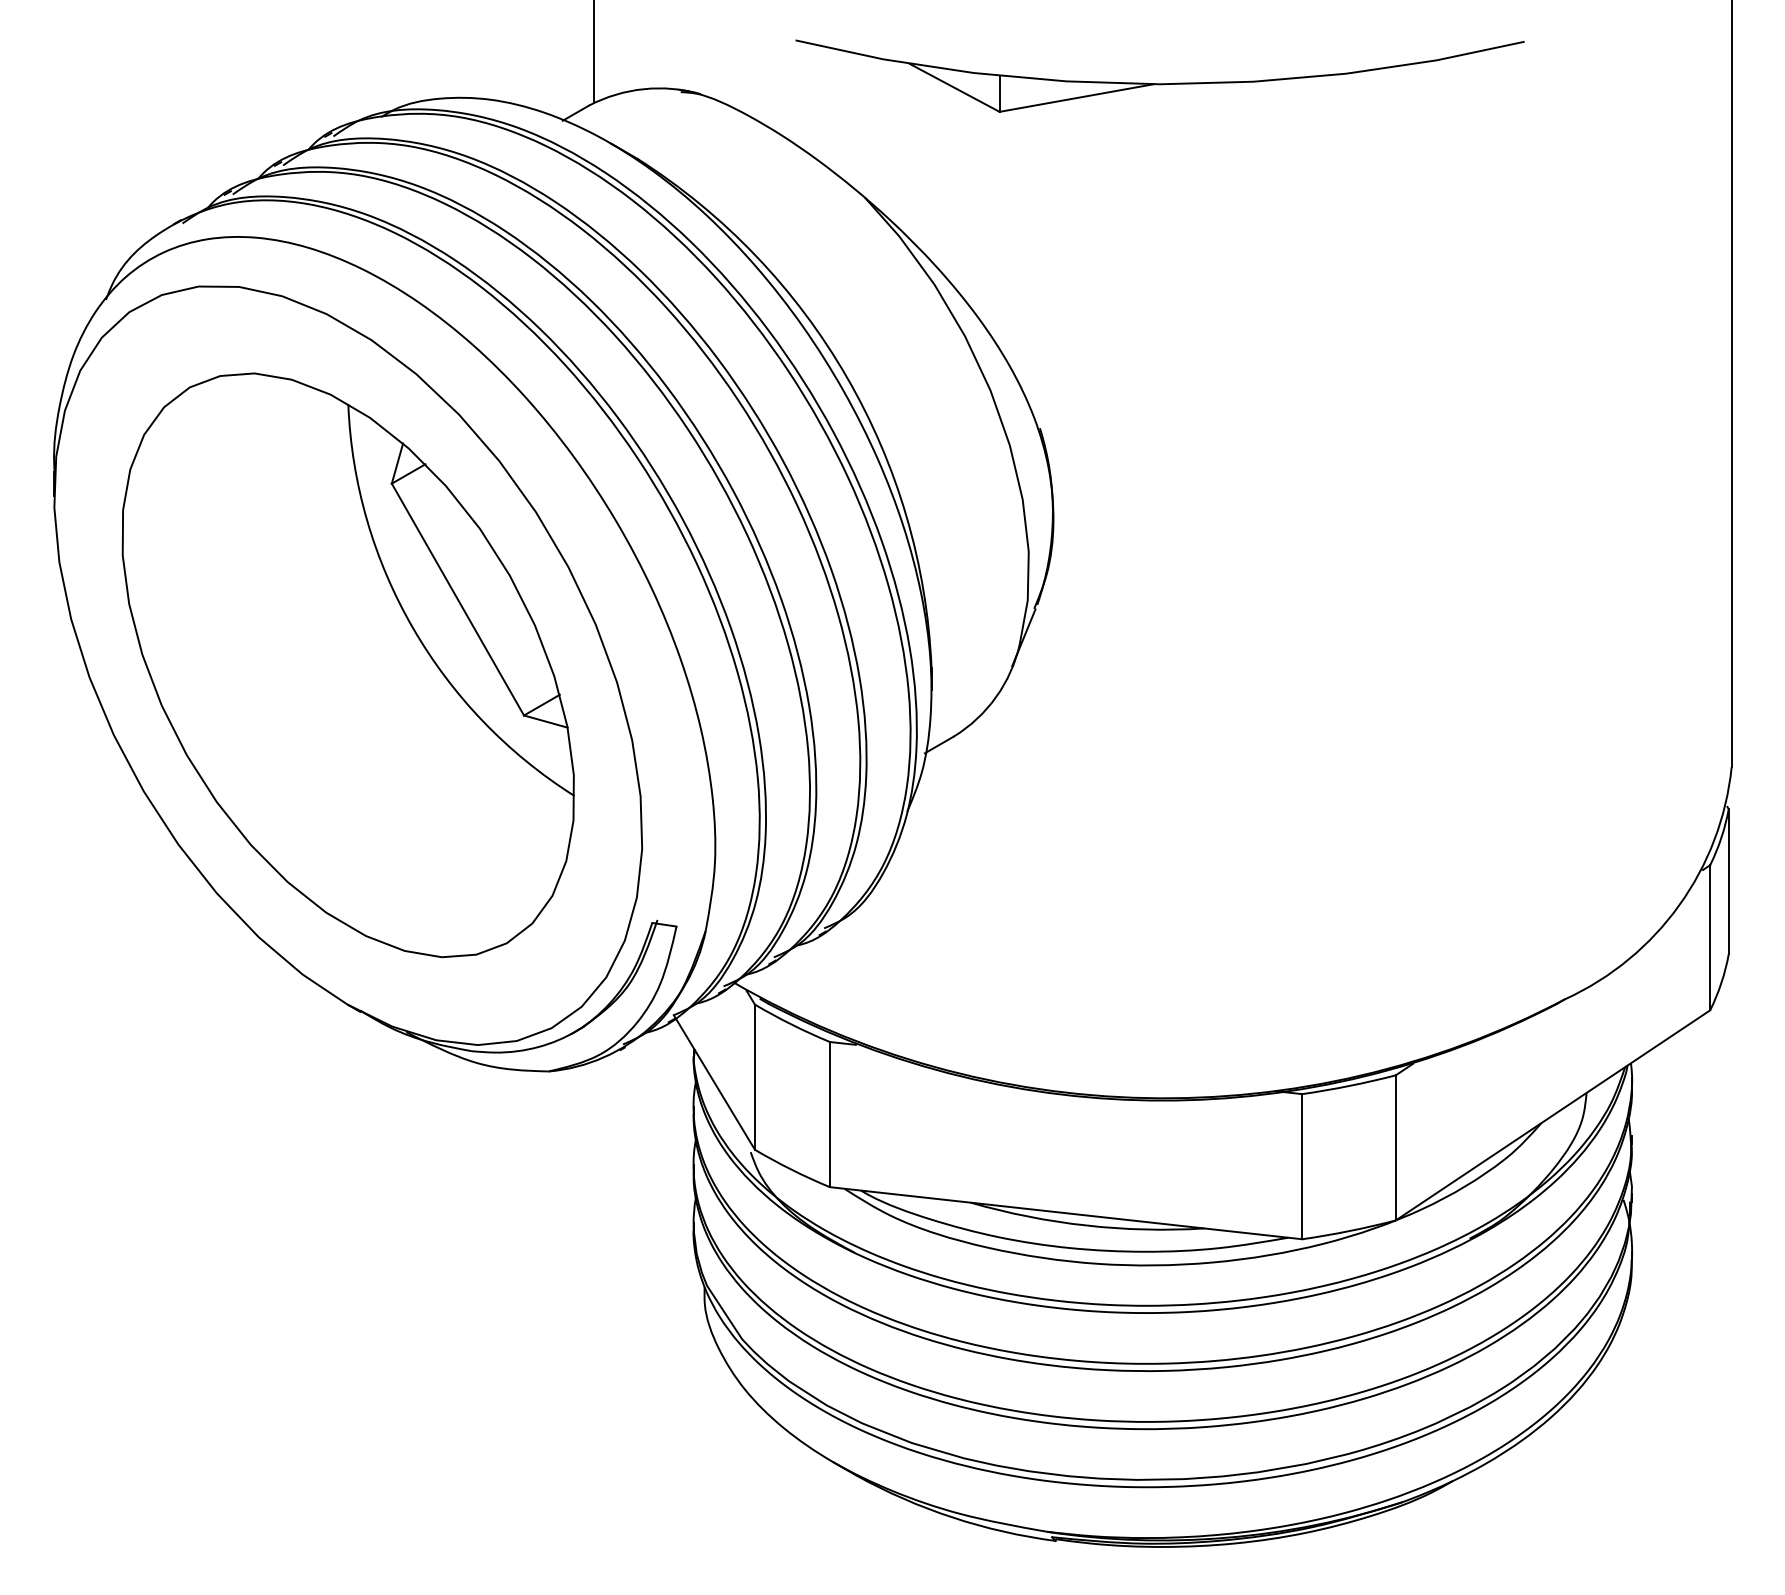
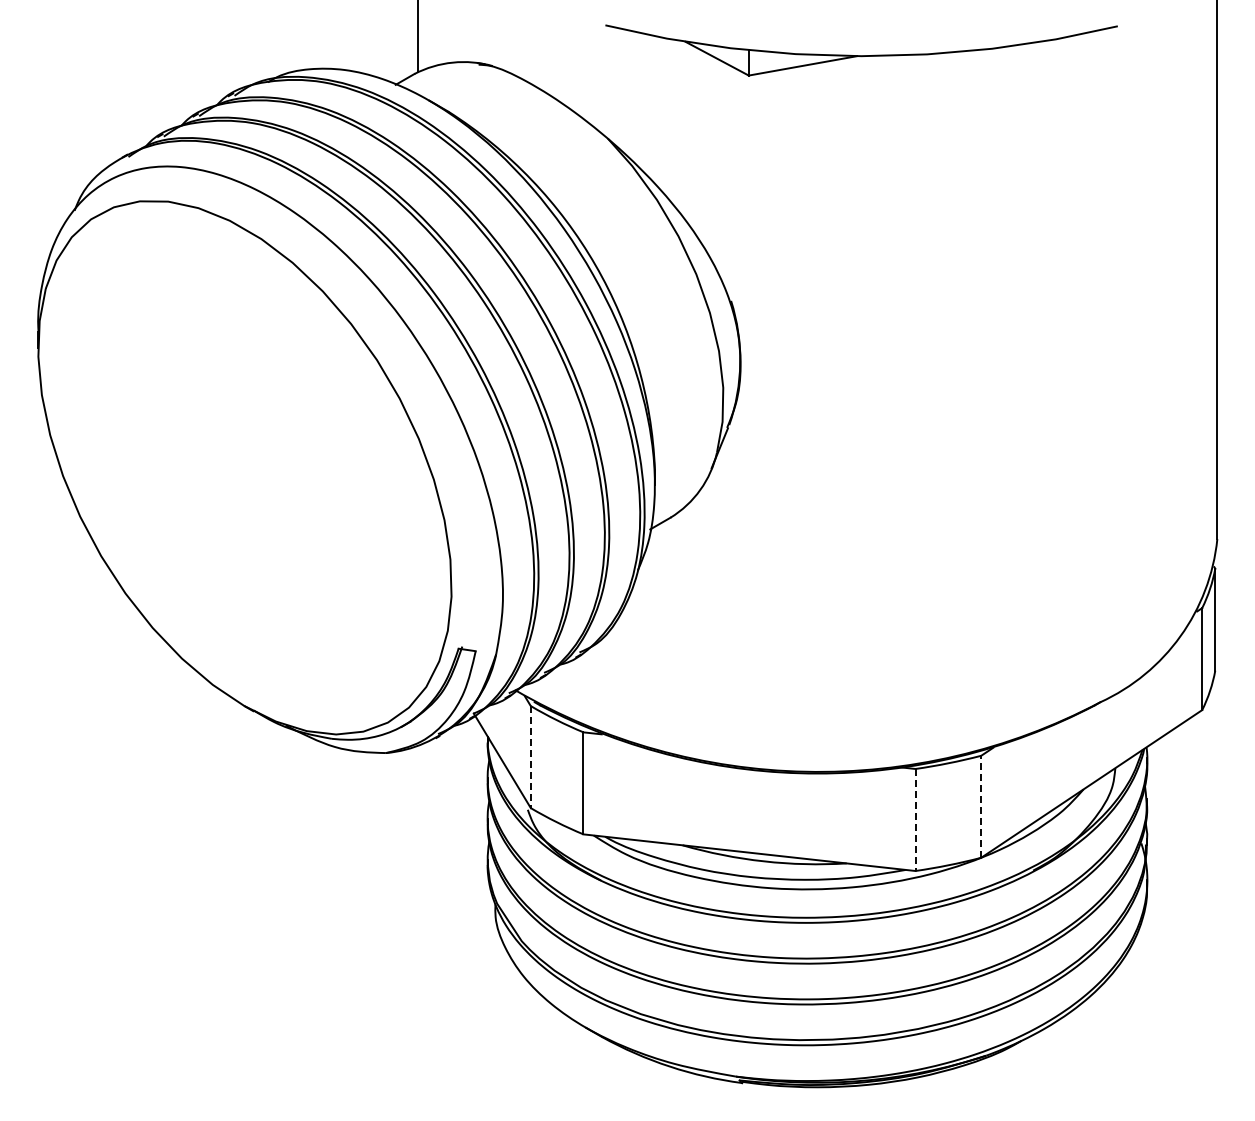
part: (1159, 76) -> (861, 50), moved
part: (347, 665) -> (244, 467), removed
line: (754, 1077) -> (530, 757), solid -> dashed
line: (1396, 1147) -> (981, 806), solid -> dashed
line: (1302, 1167) -> (915, 820), solid -> dashed

